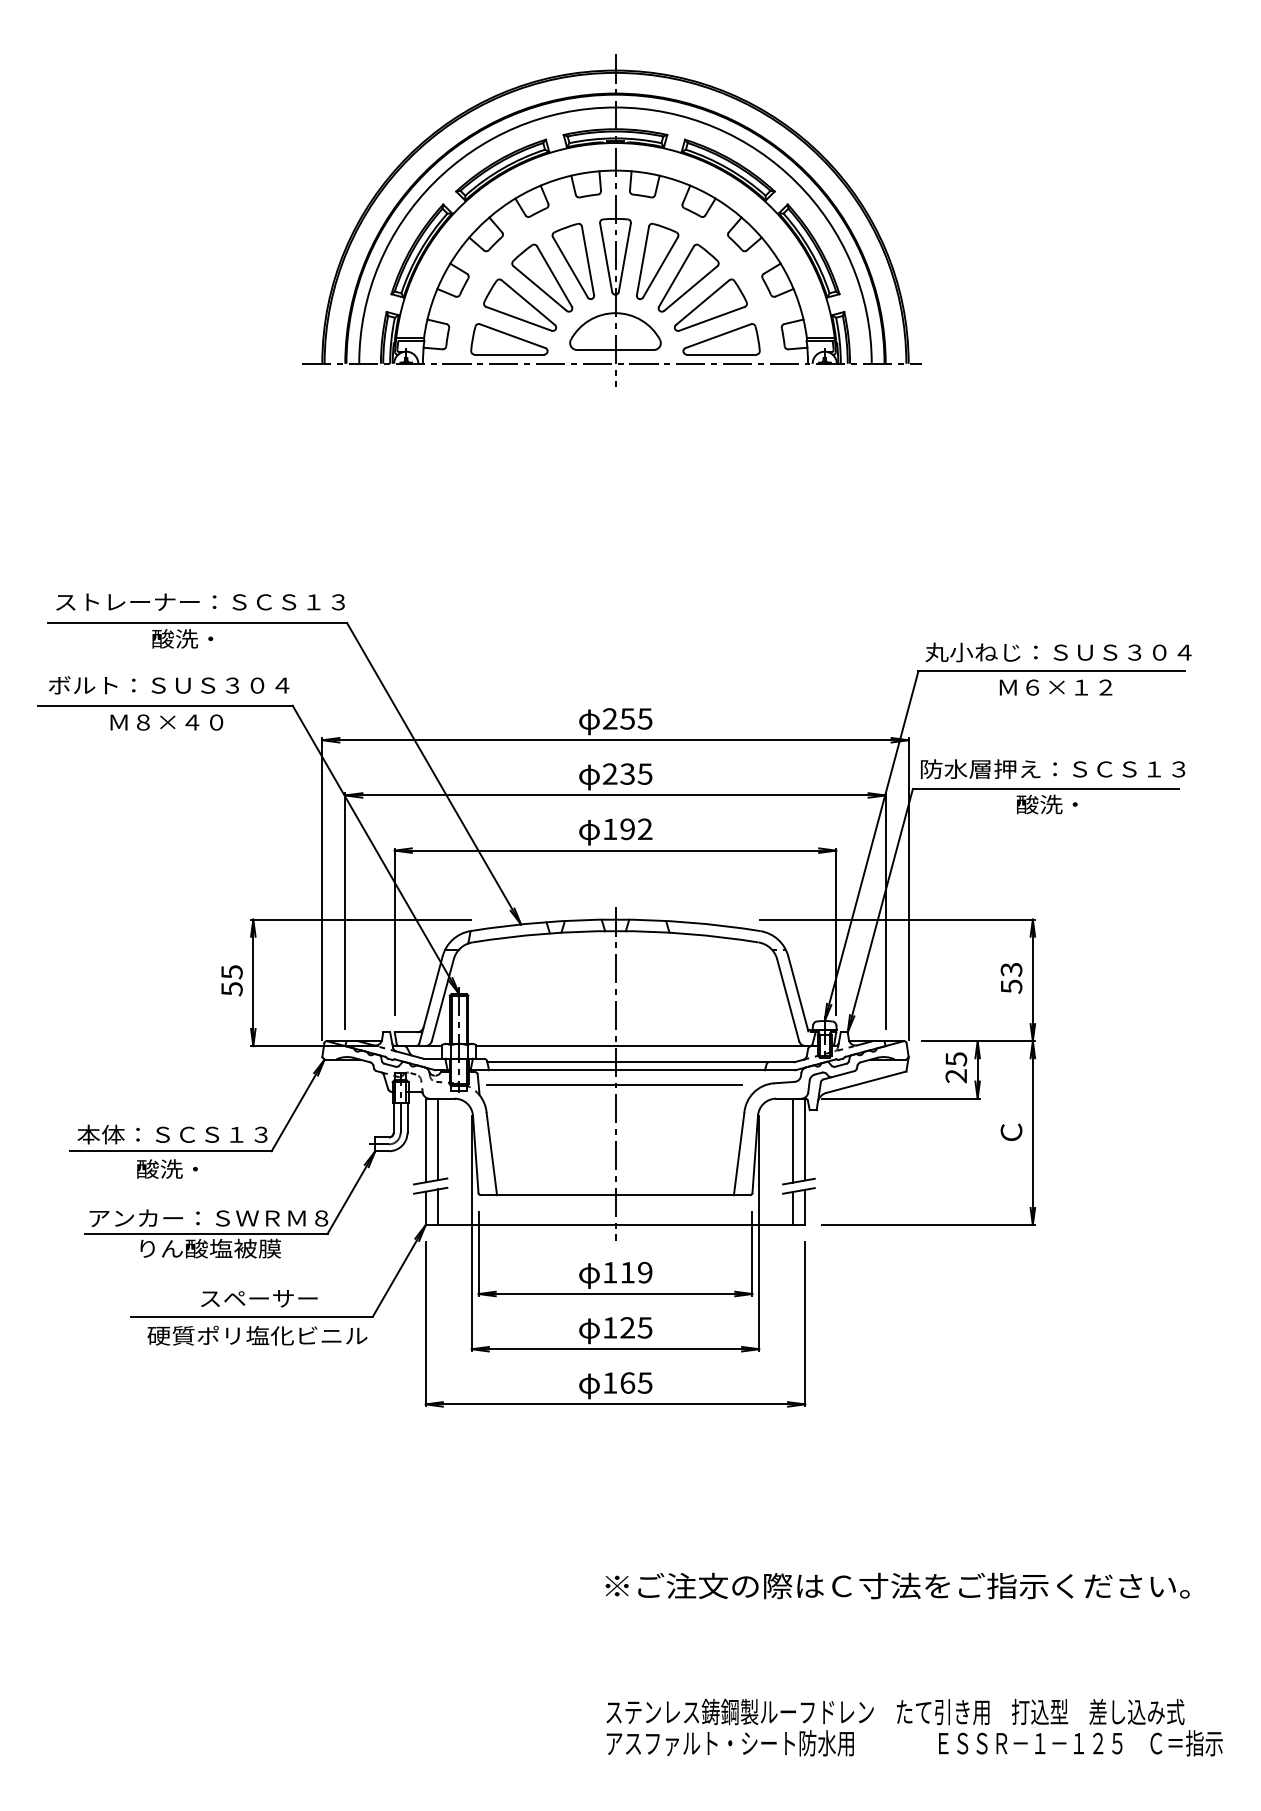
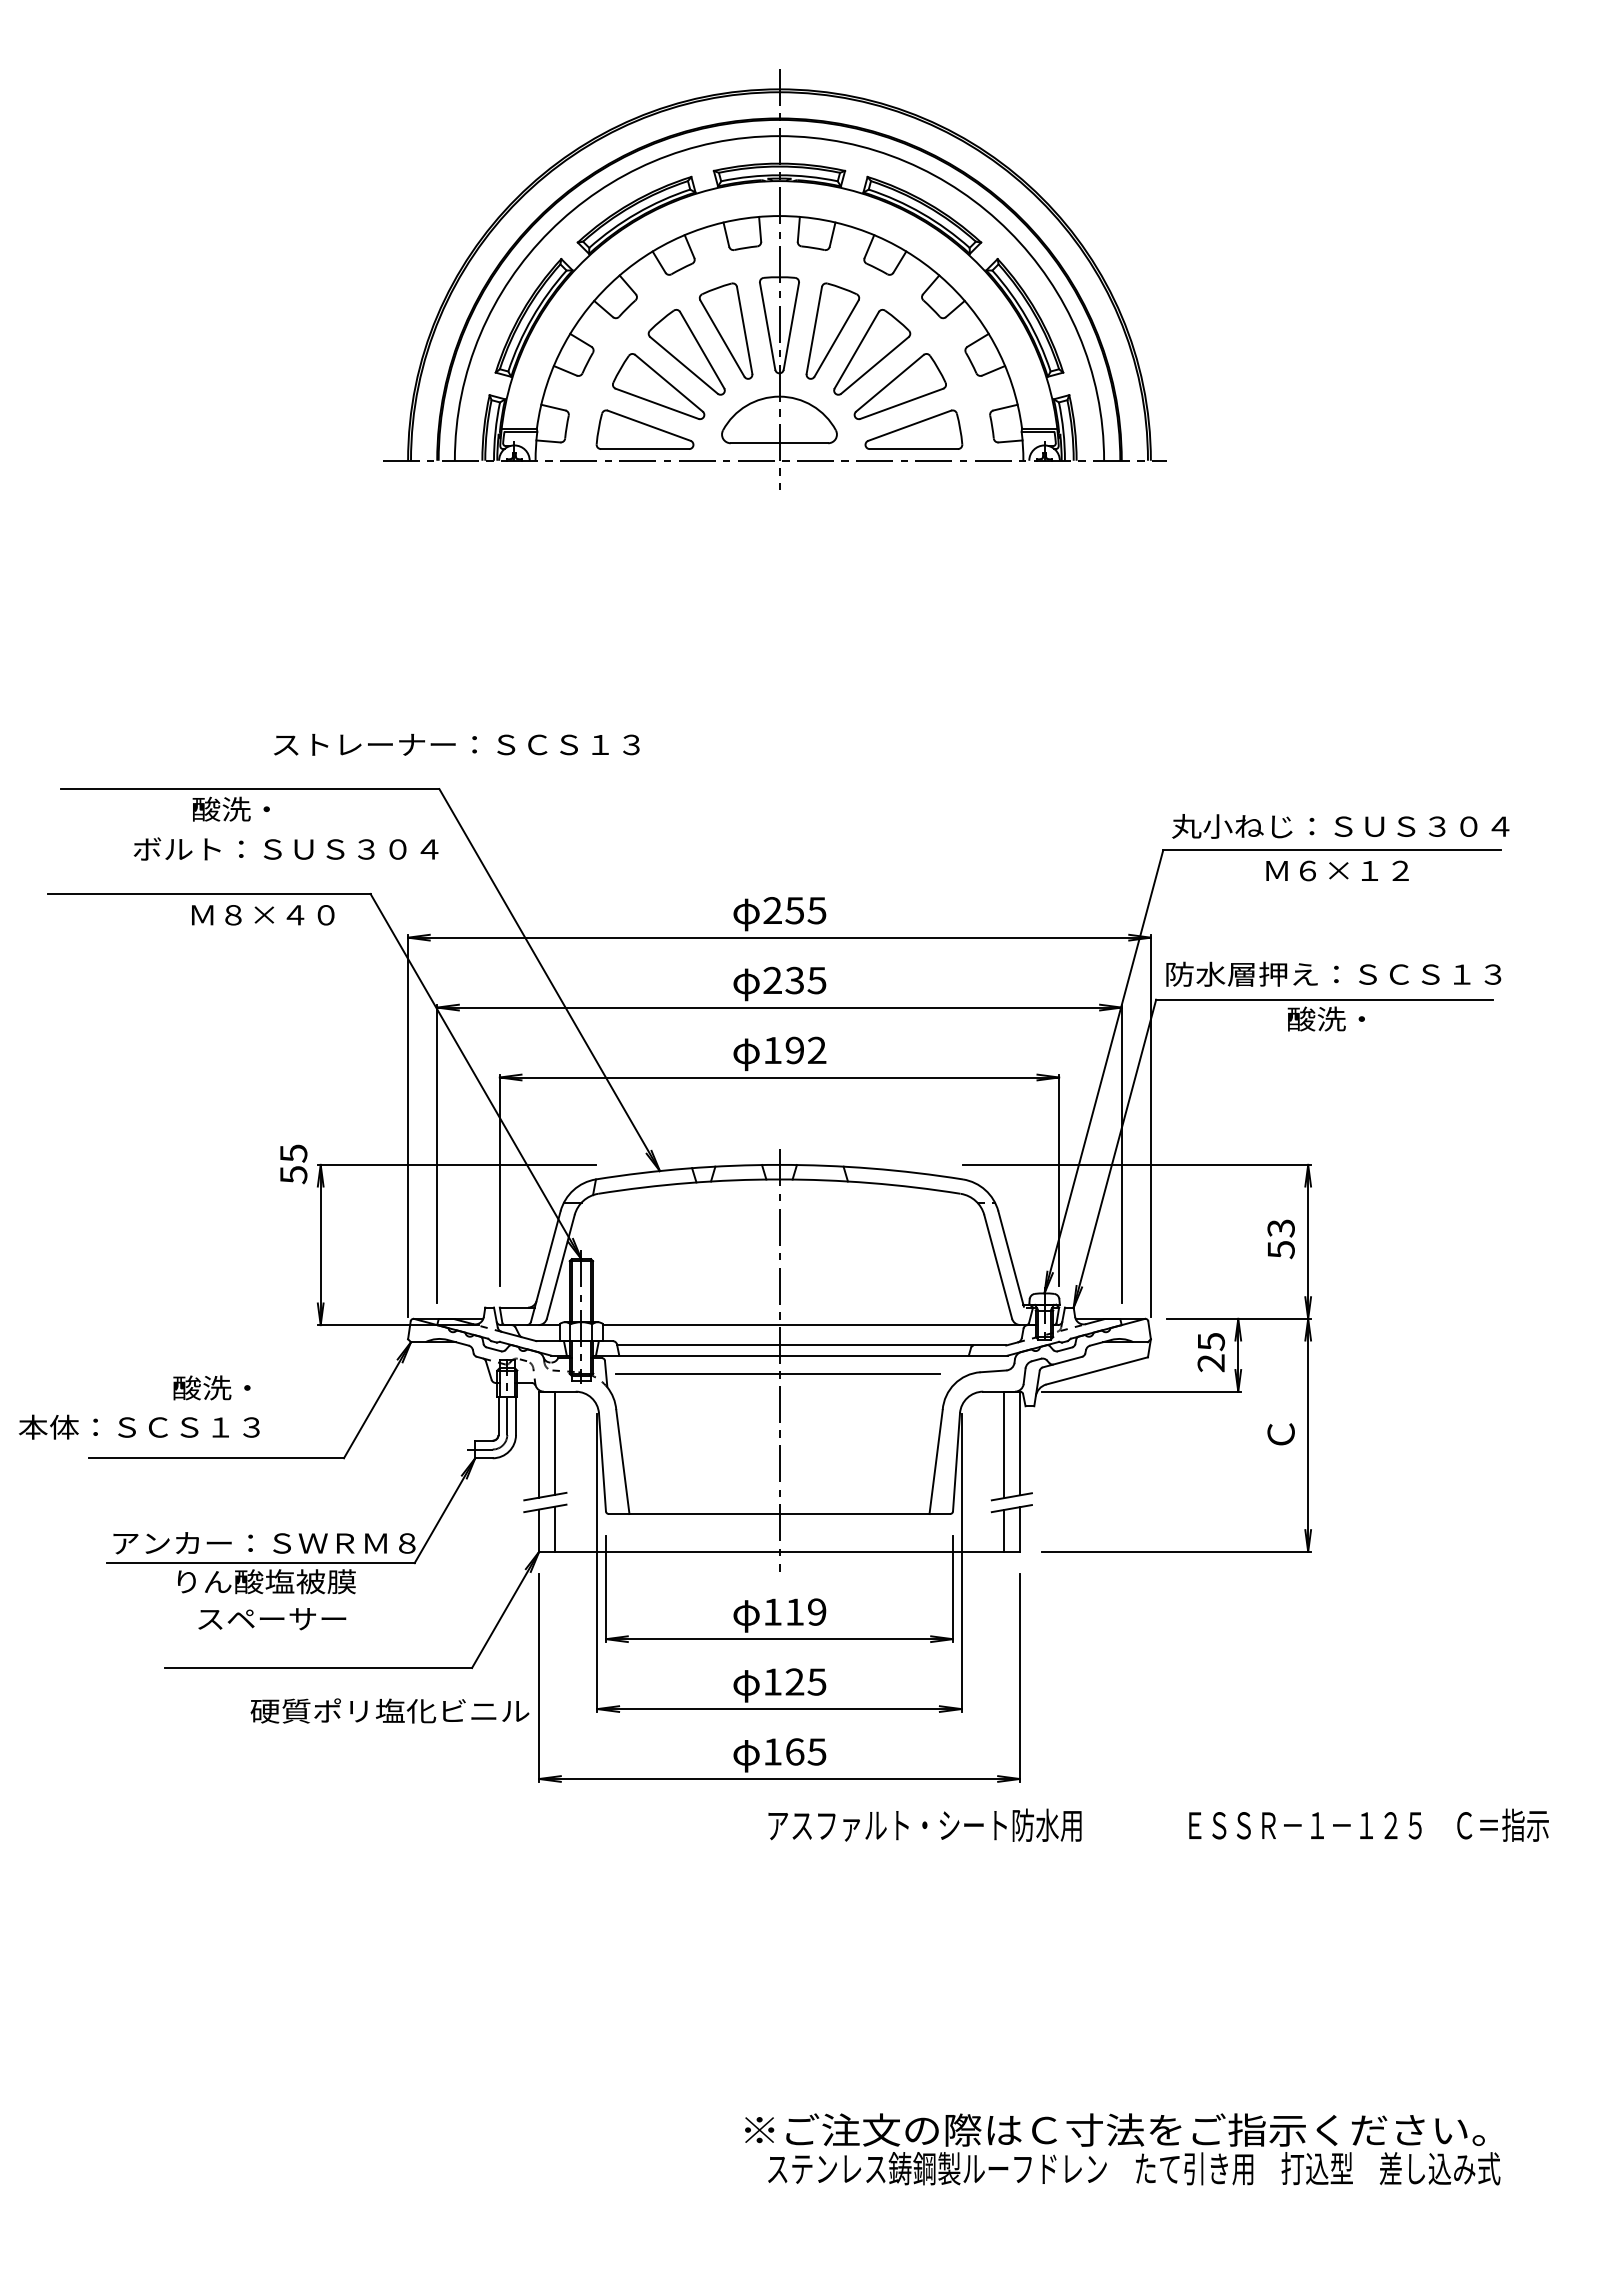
text: (200, 601) -> (456, 744), moved
text: (168, 684) -> (285, 848), moved
text: (167, 722) -> (263, 915), moved
text: (231, 980) -> (293, 1164), moved
text: (172, 1134) -> (139, 1426), moved
text: (167, 1168) -> (211, 1387), moved
text: (259, 1299) -> (272, 1619), moved
text: (257, 1335) -> (389, 1710), moved
text: (897, 1585) -> (1114, 2129), moved
text: (914, 1742) -> (1158, 1824), moved

